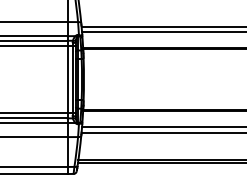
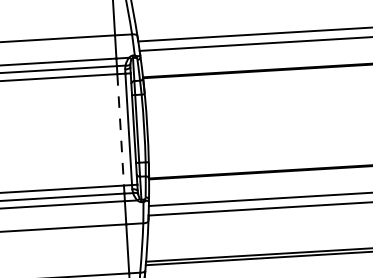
line: (67, 79) -> (120, 129), solid -> dashed

